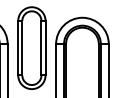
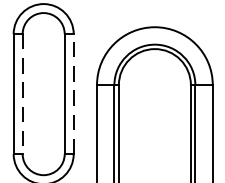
line: (45, 47) -> (73, 92), solid -> dashed
line: (22, 48) -> (23, 94), solid -> dashed

